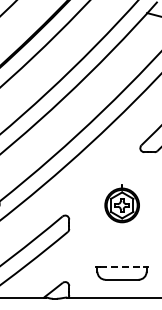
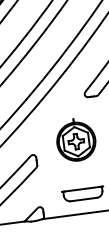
part: (122, 203) -> (76, 139), size x1.43
line: (122, 266) -> (82, 189), dashed -> solid

